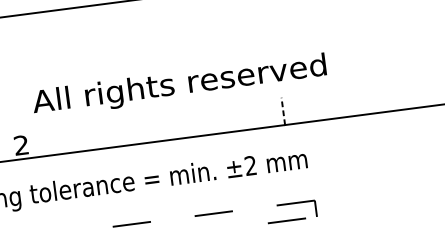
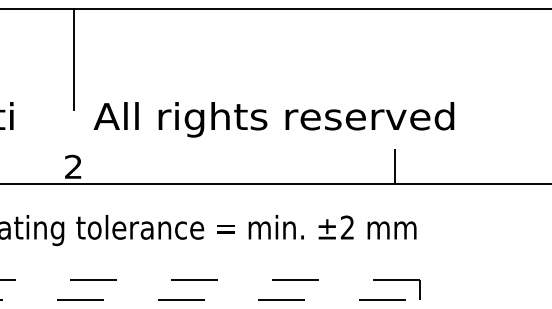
line: (10, 58) -> (73, 59), added
line: (283, 111) -> (395, 166), dashed -> solid

